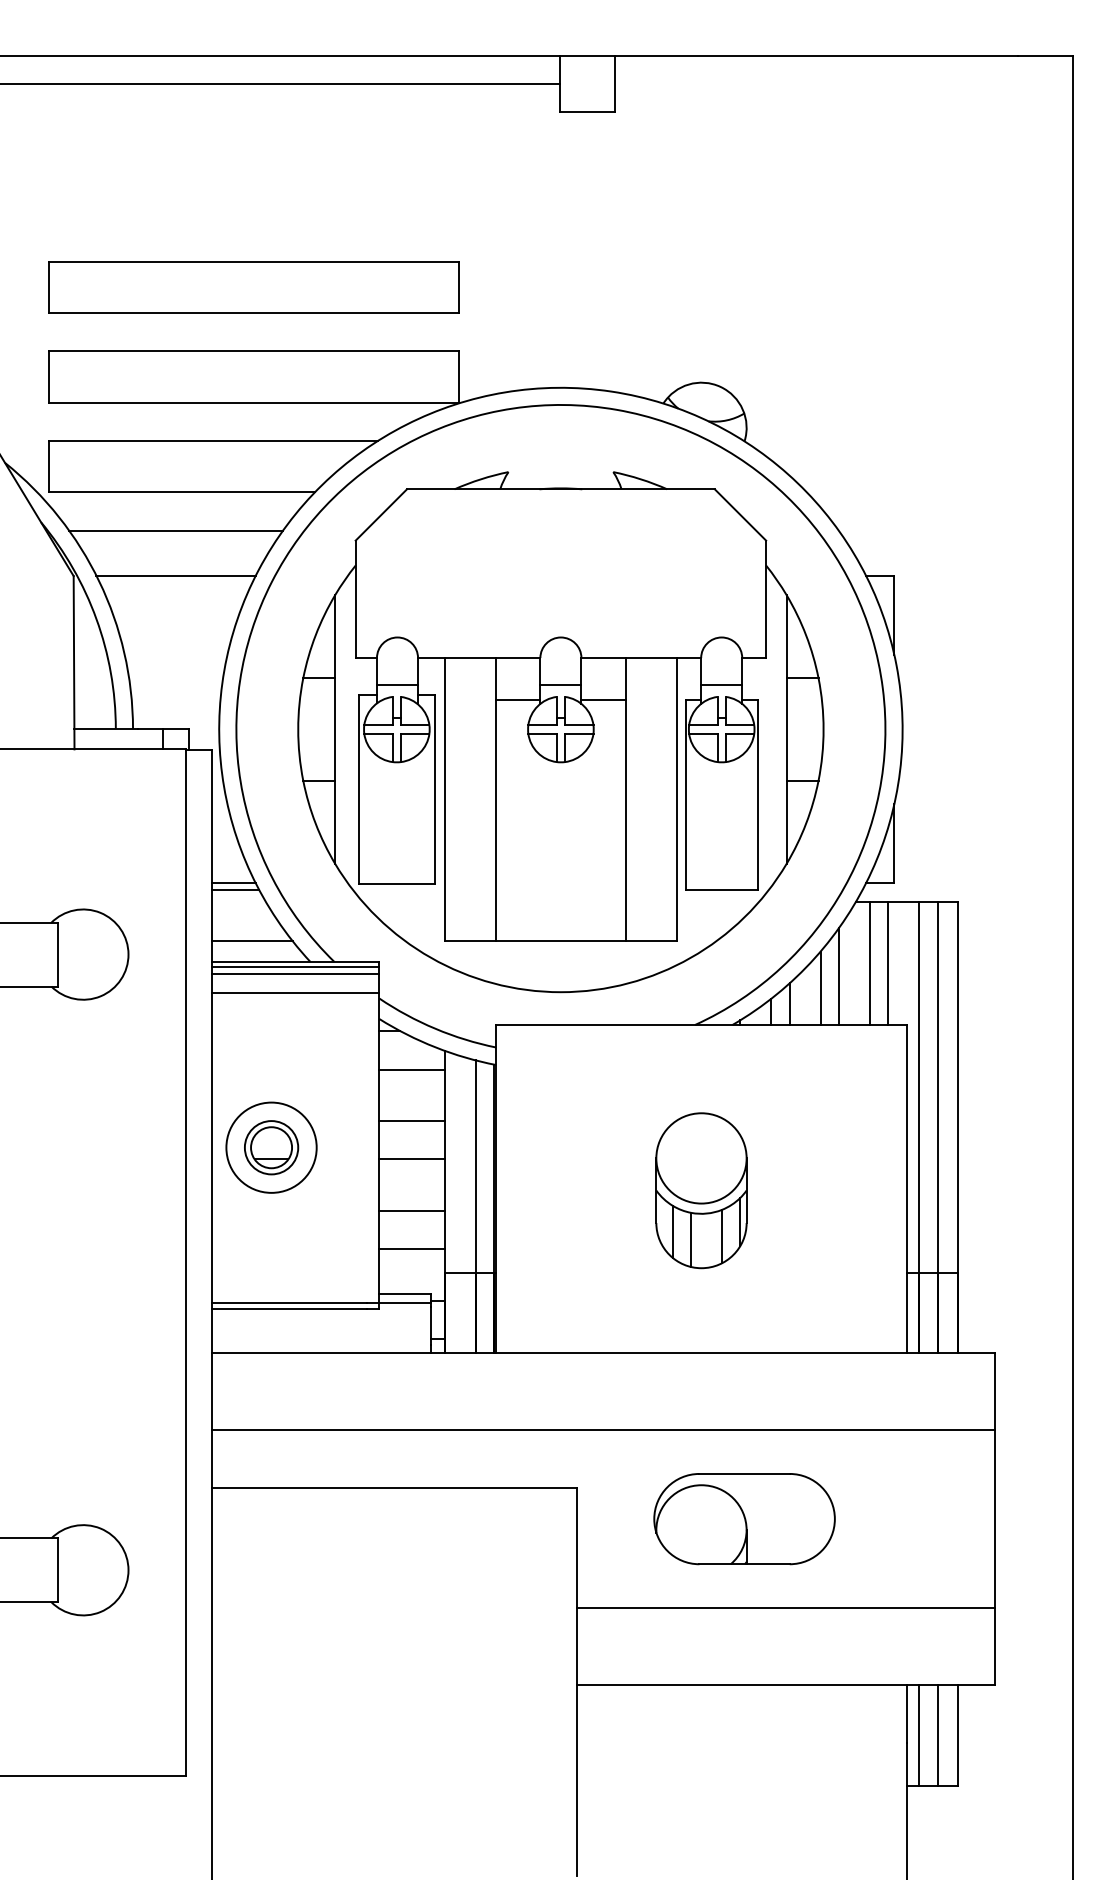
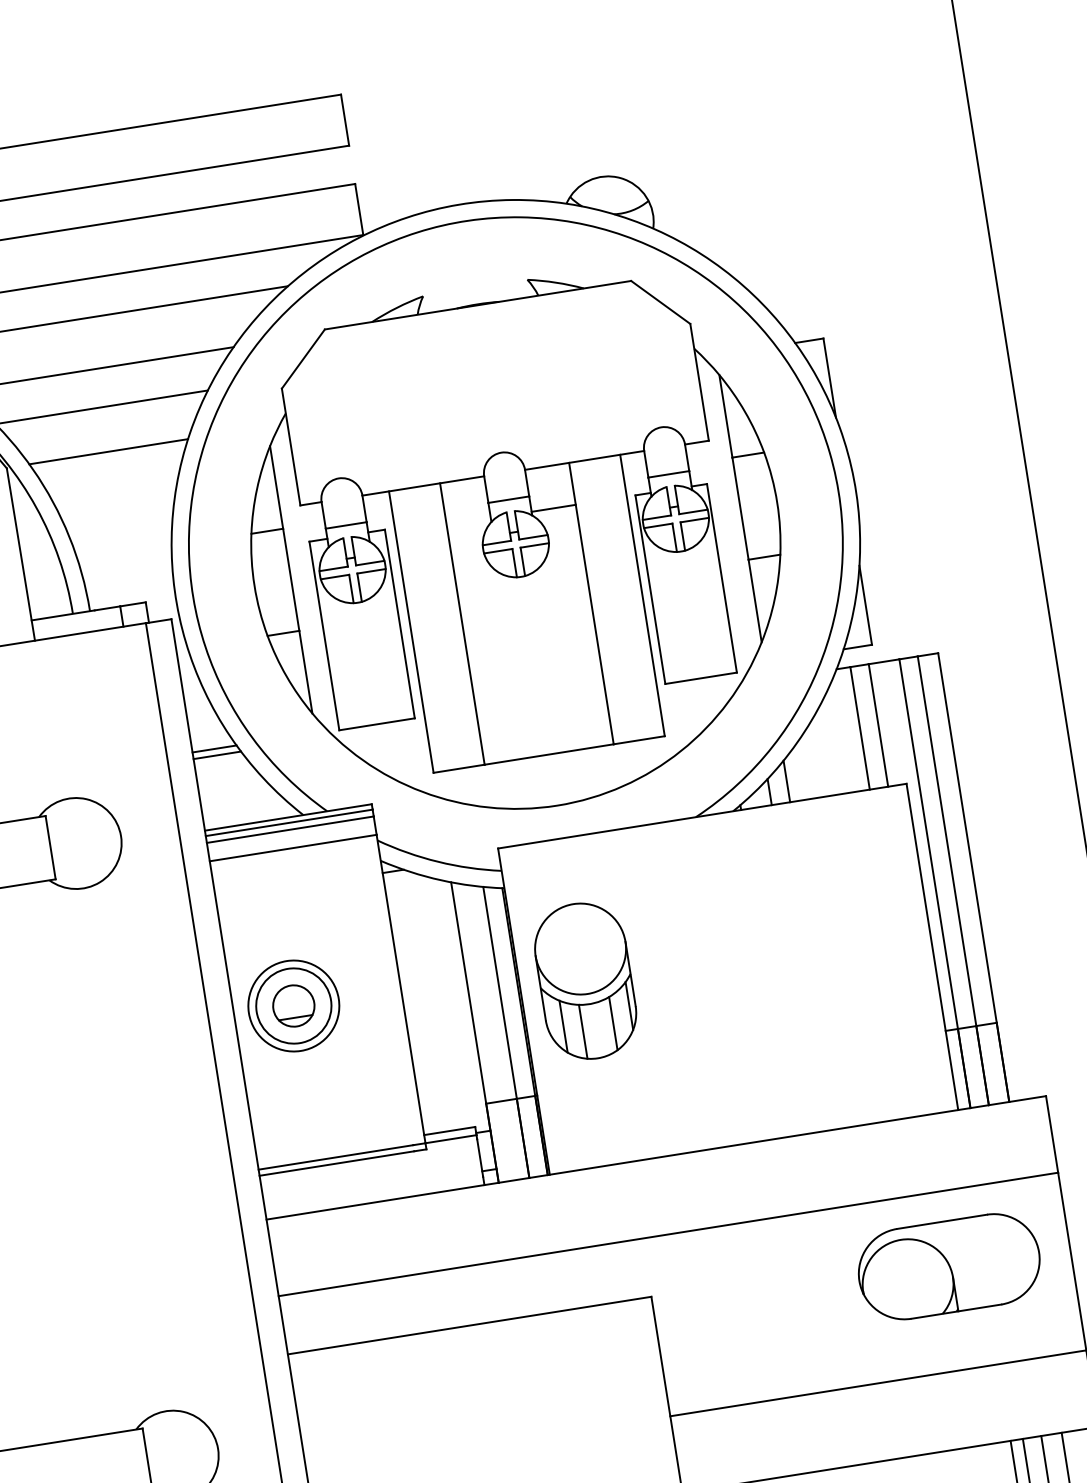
line: (518, 700) -> (469, 522), removed
line: (251, 941) -> (241, 803), removed
line: (838, 976) -> (831, 746), removed
line: (820, 988) -> (815, 761), removed
line: (411, 1069) -> (420, 906), removed
line: (411, 1120) -> (428, 956), removed
circle: (271, 1147) -> (293, 1005), size x1.4
line: (411, 1159) -> (434, 995), removed
part: (701, 1190) -> (585, 980), moved
line: (411, 1210) -> (443, 1046), removed
line: (411, 1249) -> (449, 1085), removed
part: (744, 1519) -> (949, 1267), moved

